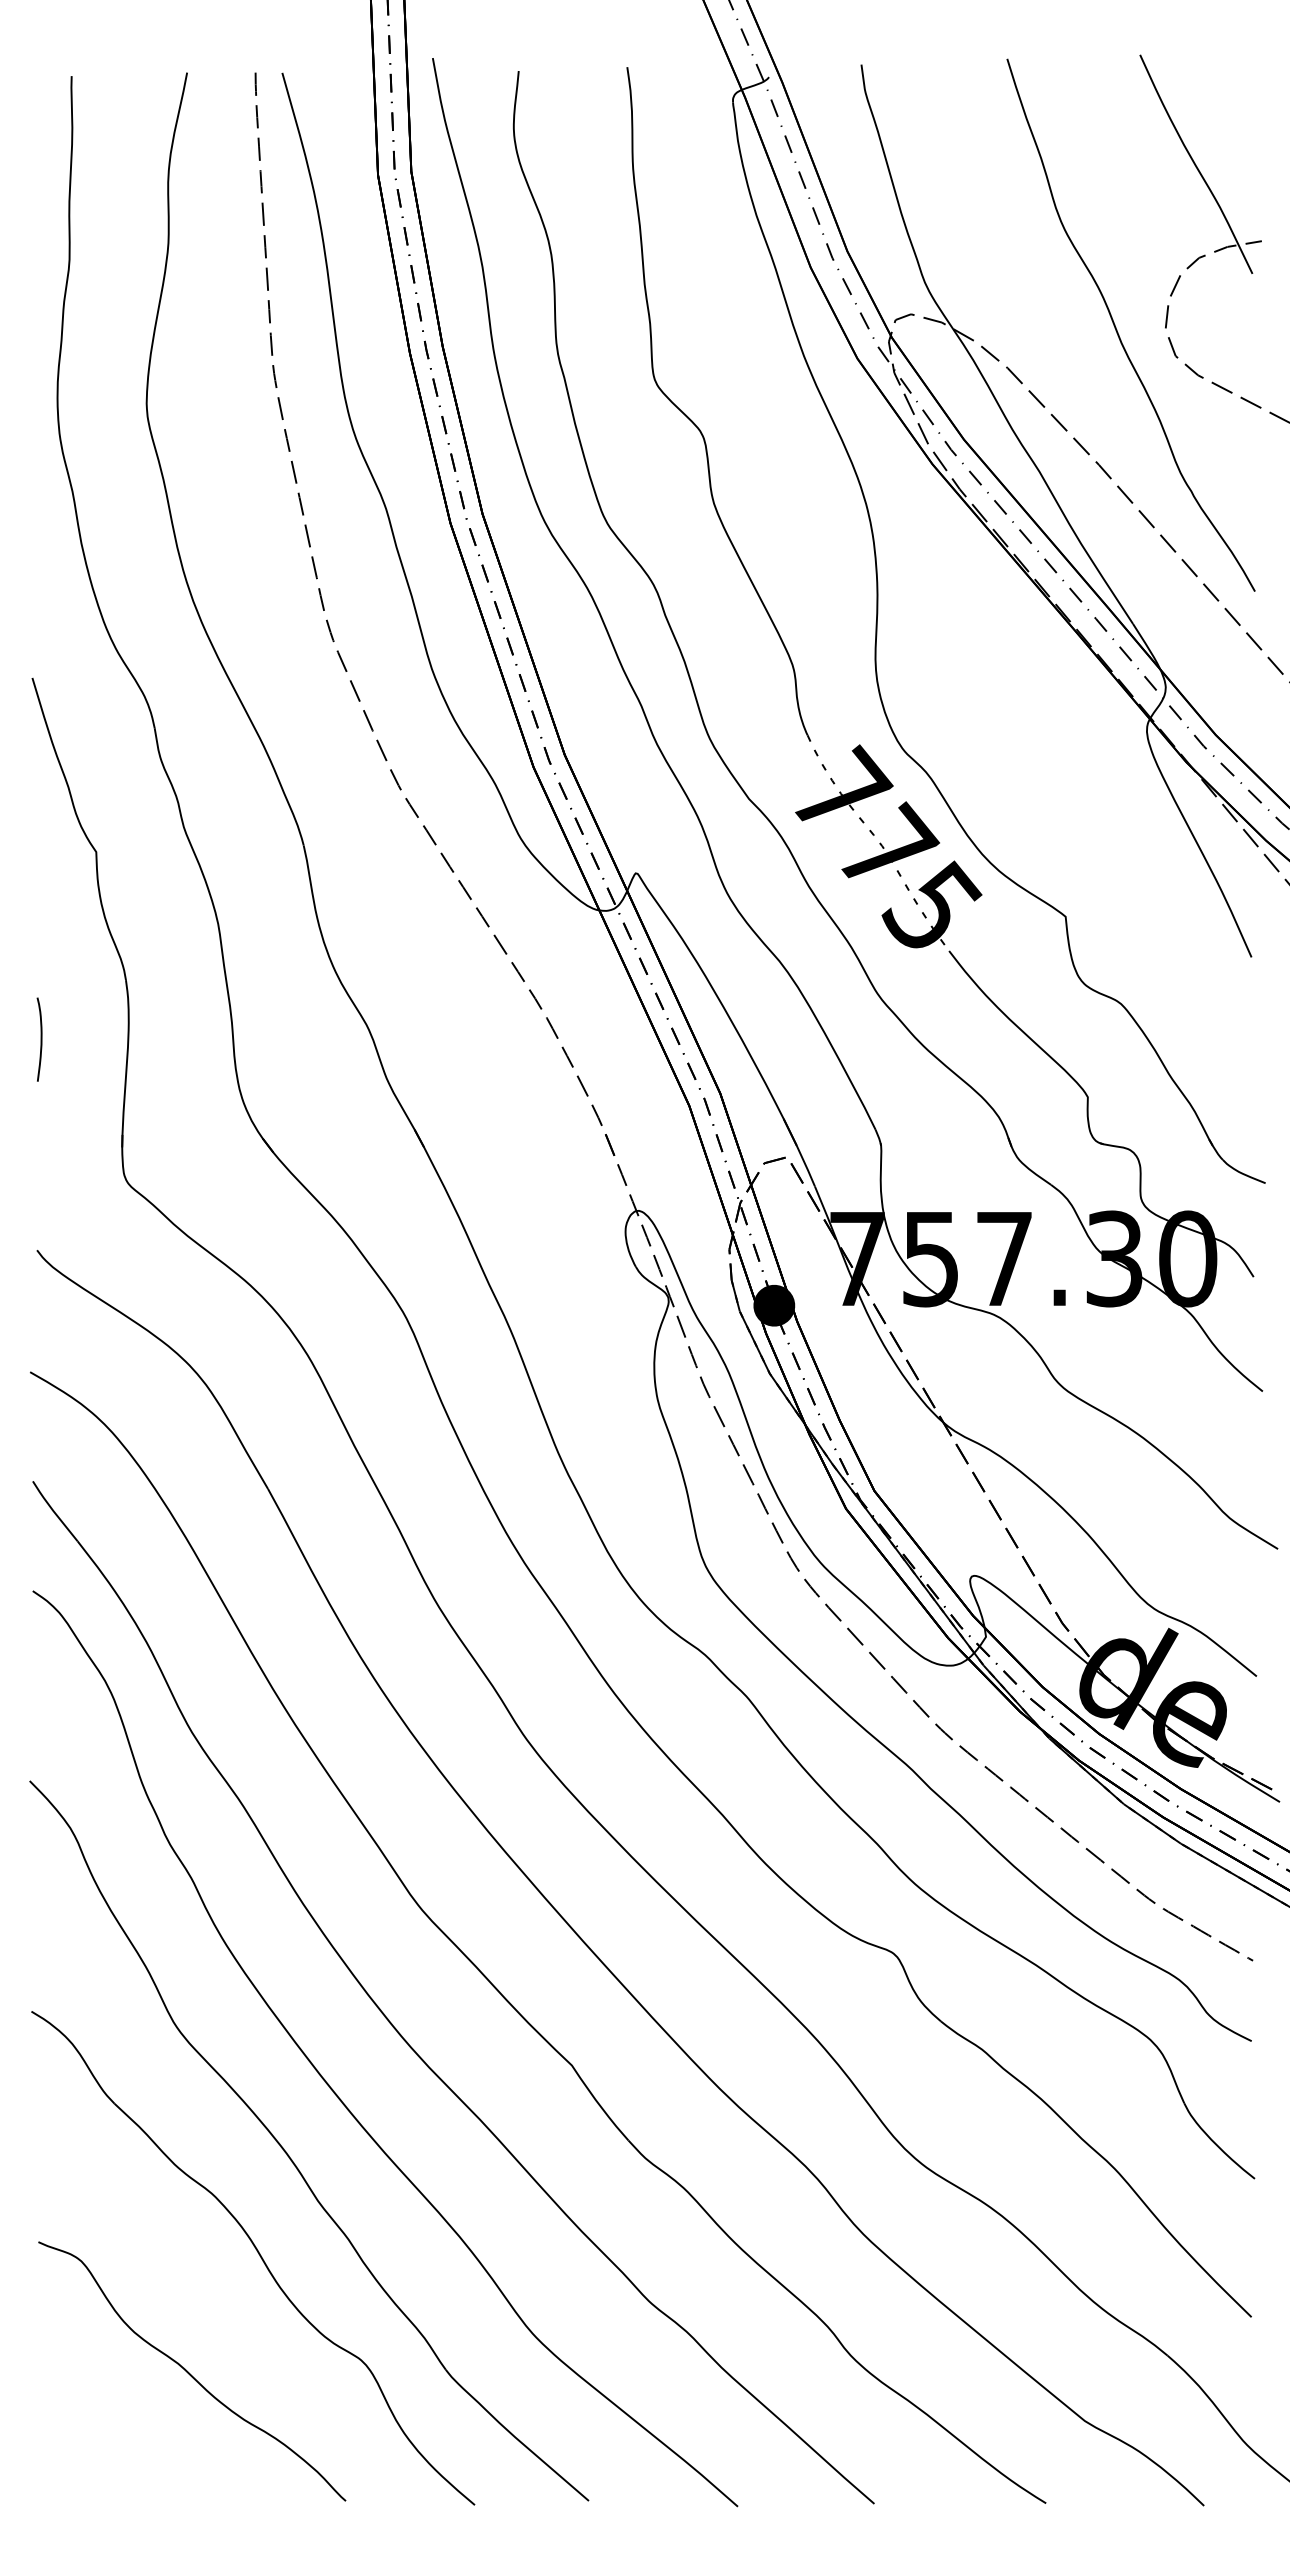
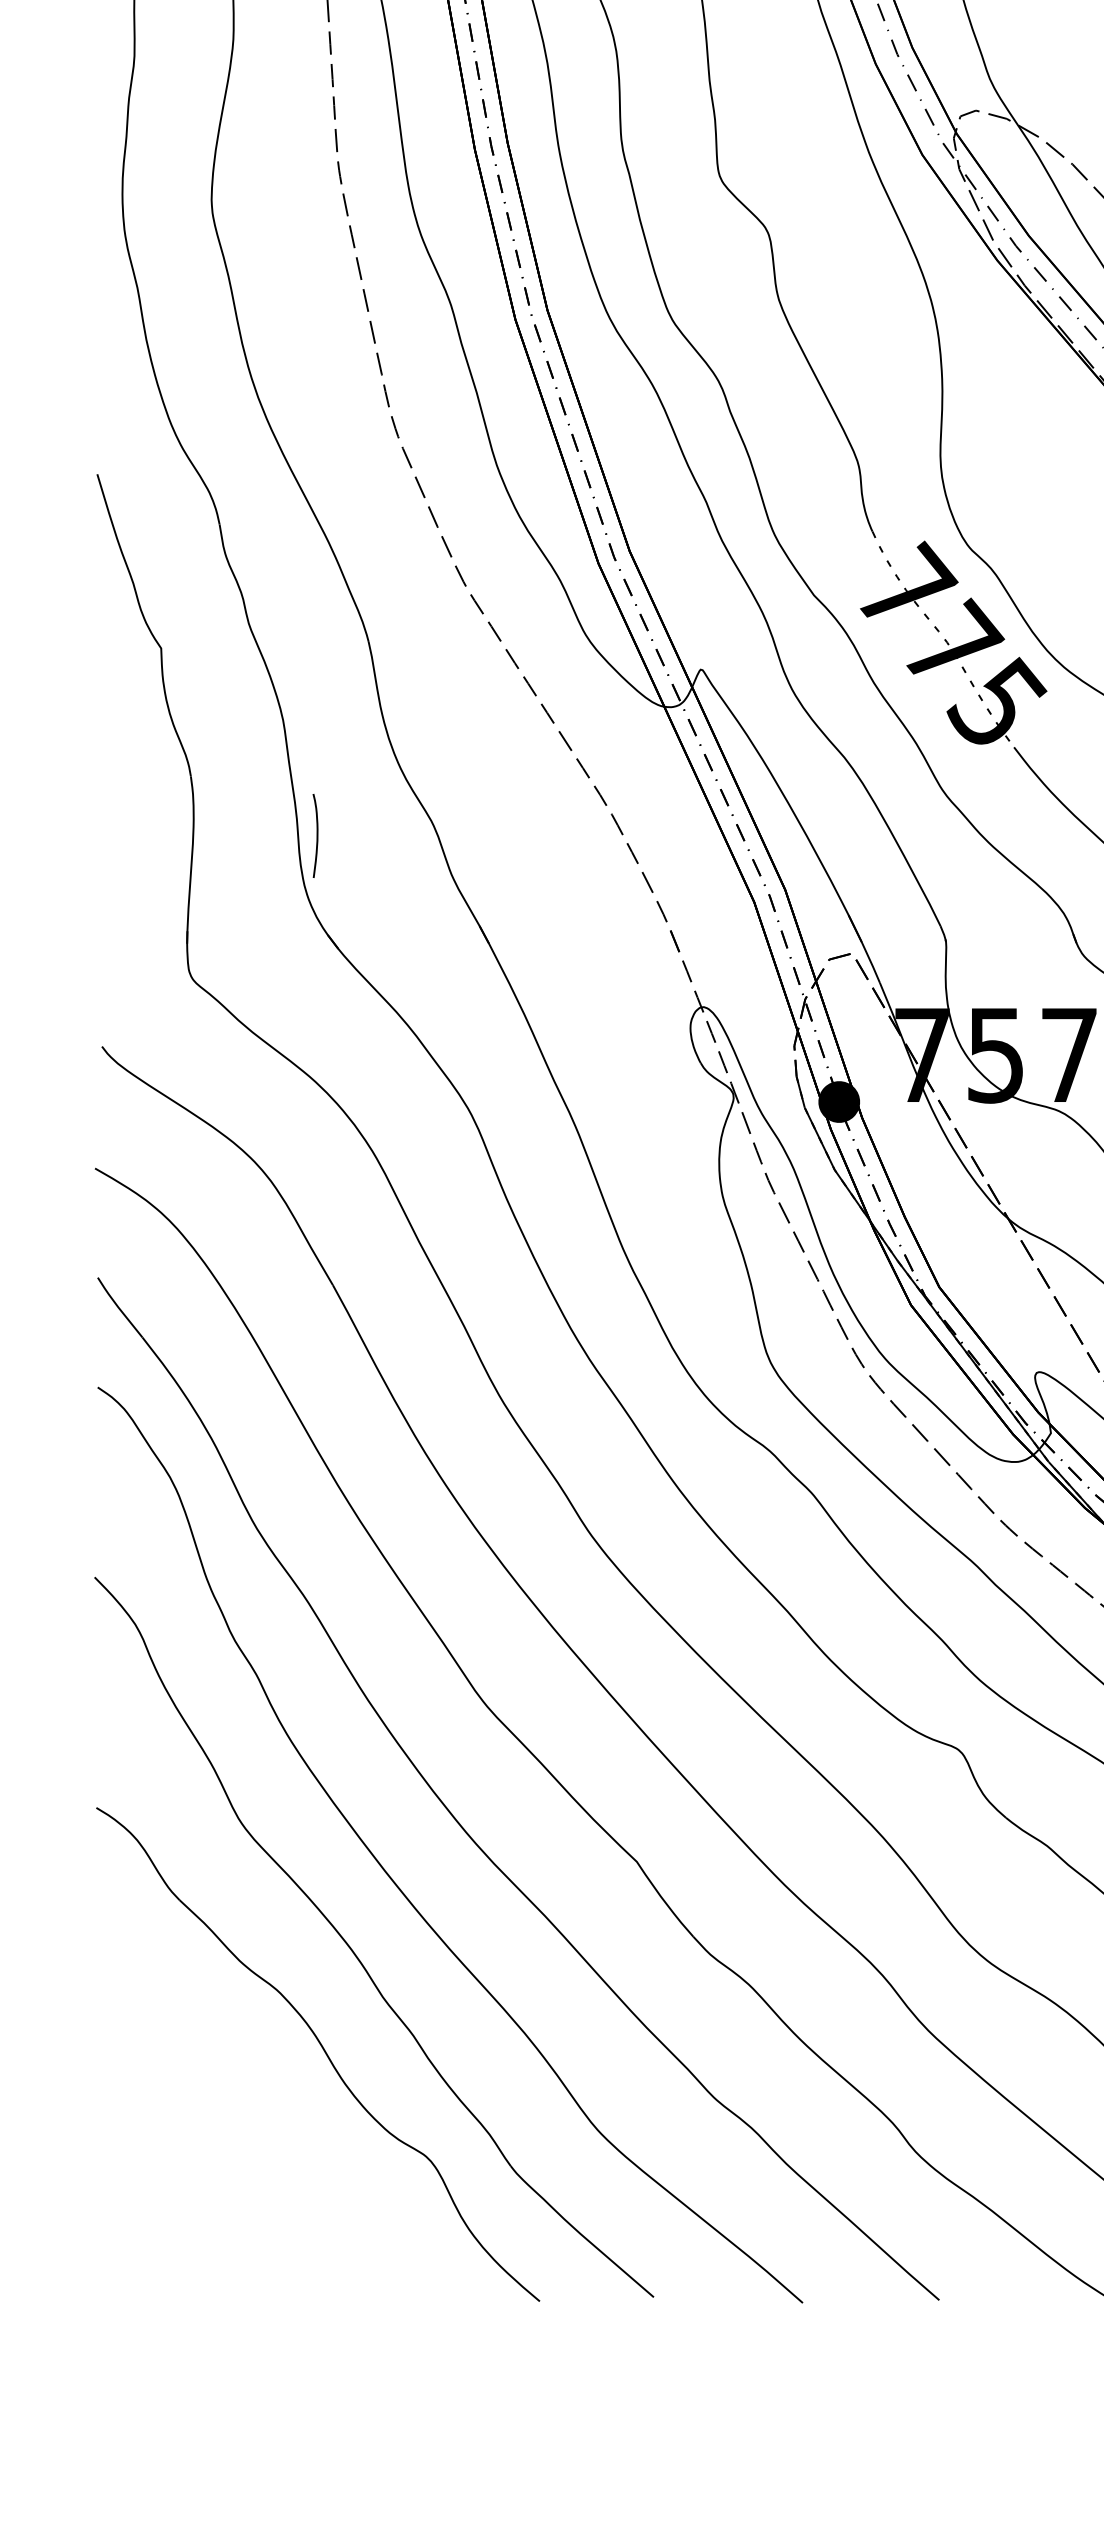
curve: (40, 1039) -> (316, 835), moved
curve: (190, 2373) -> (255, 2169), removed

